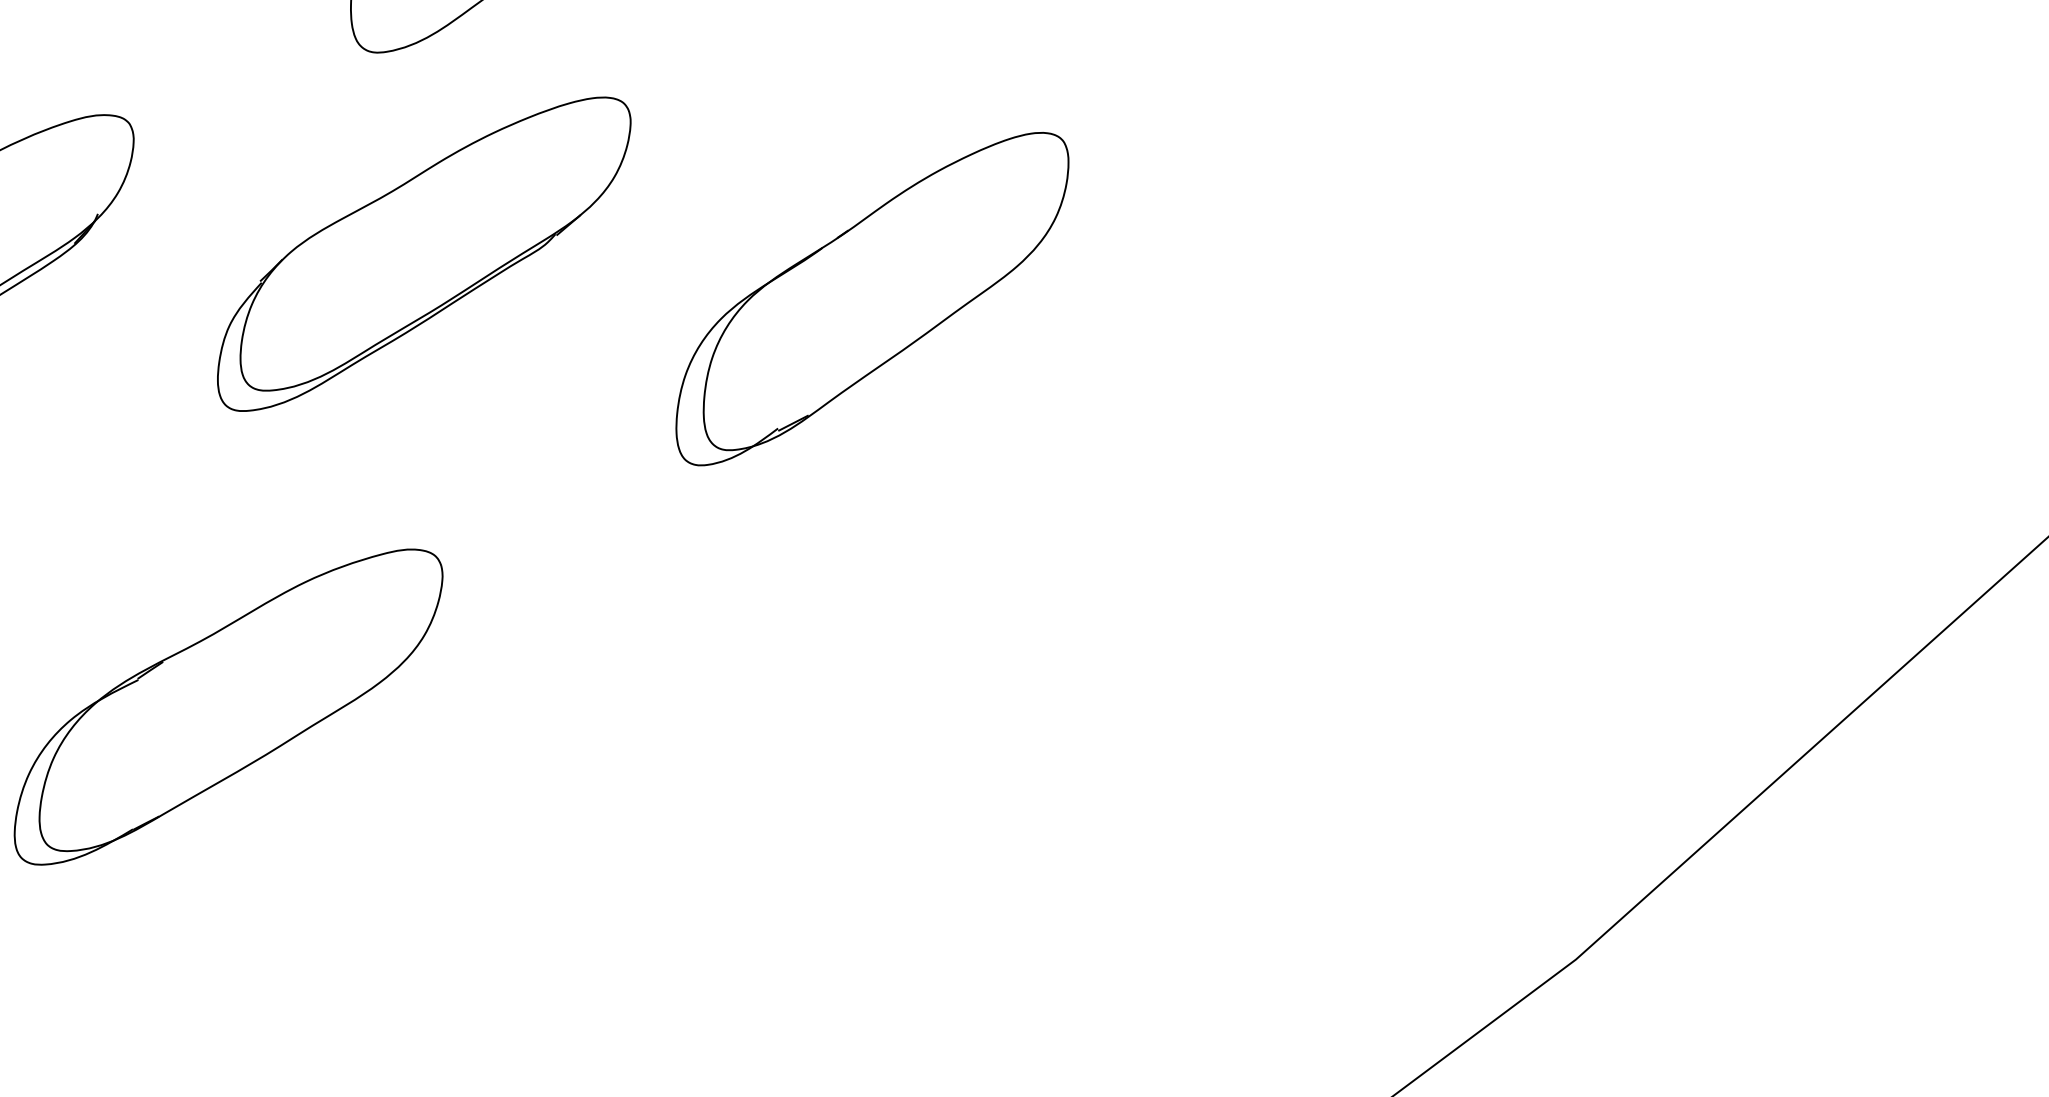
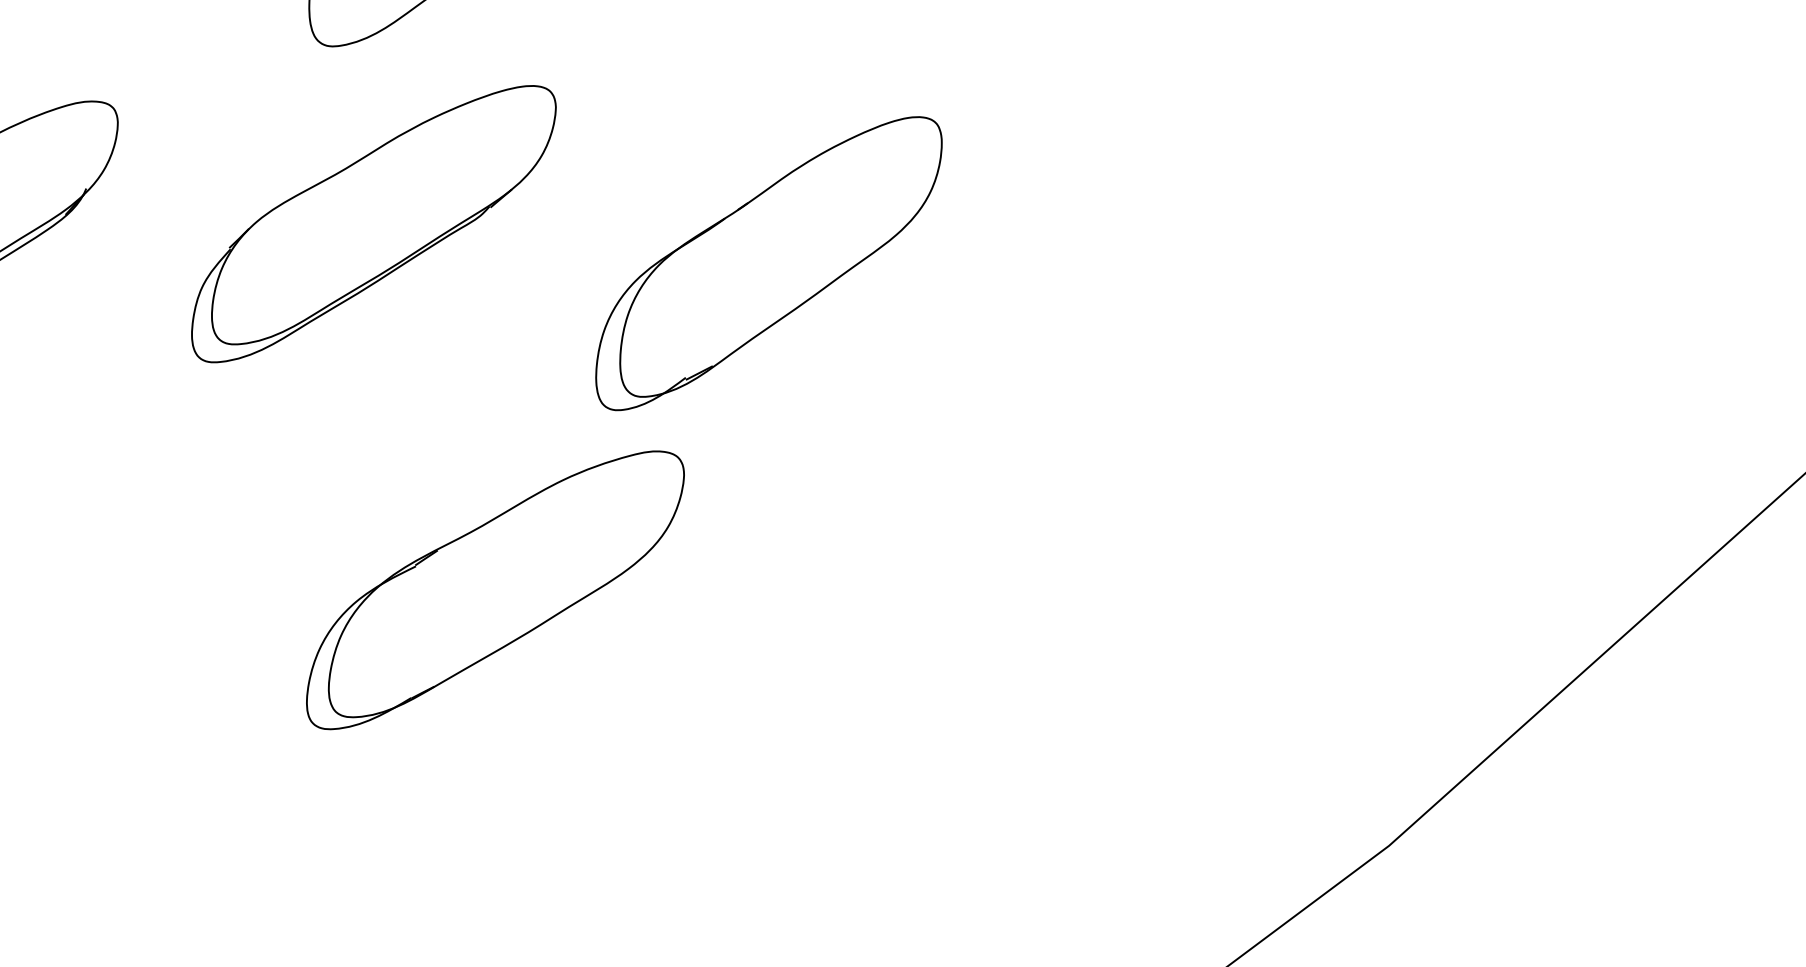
part: (228, 707) -> (495, 590), moved

